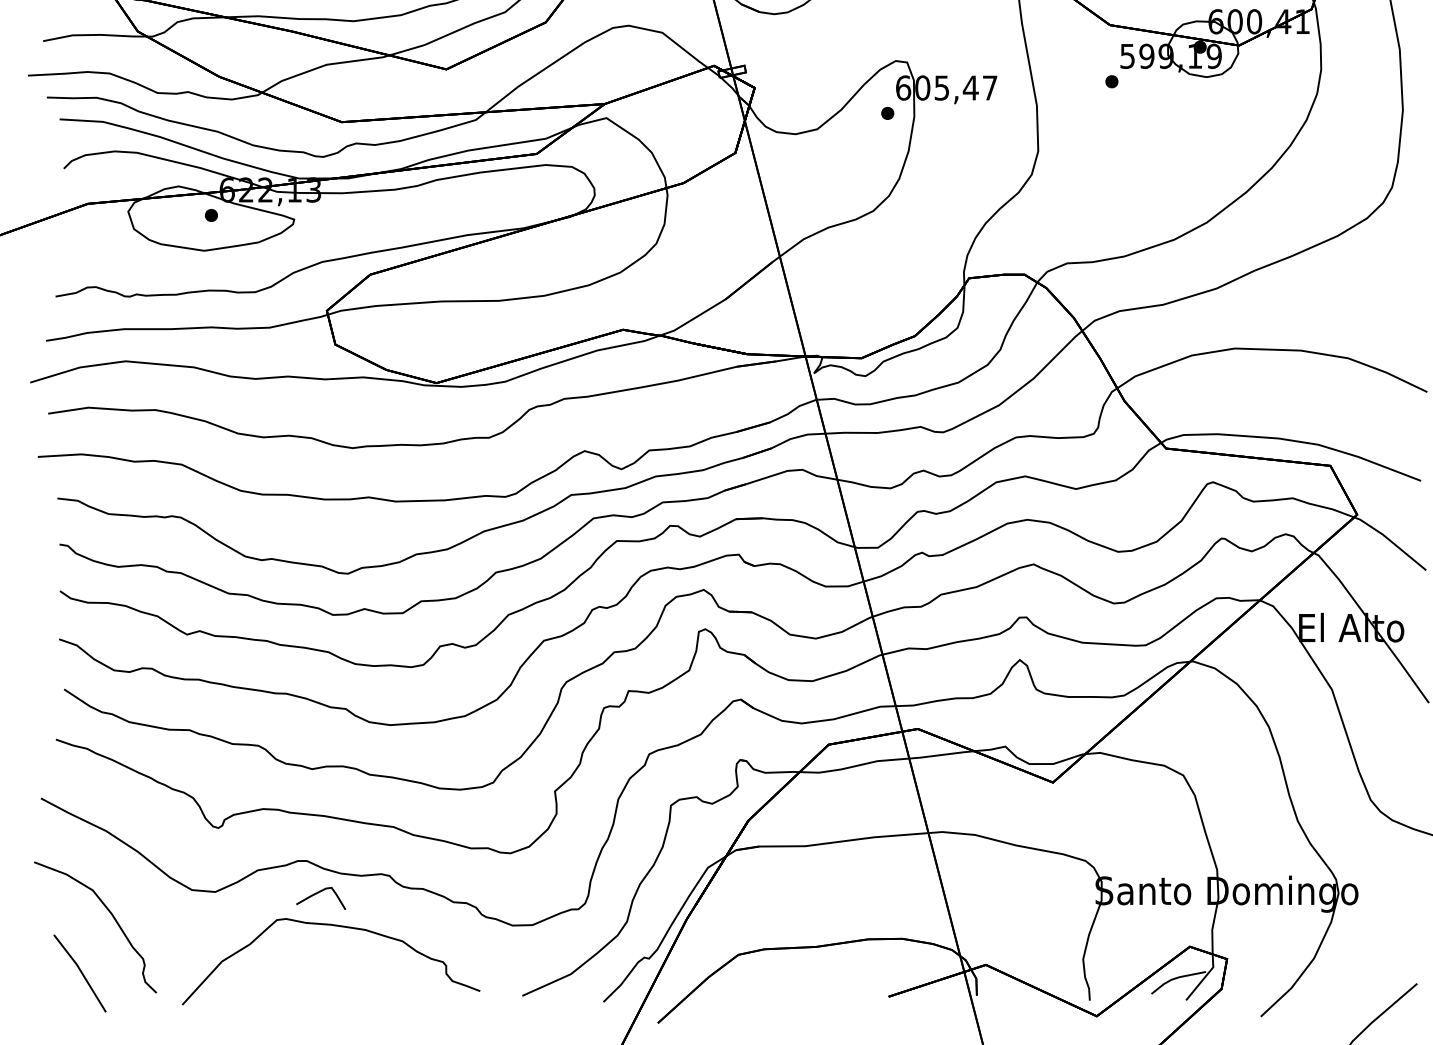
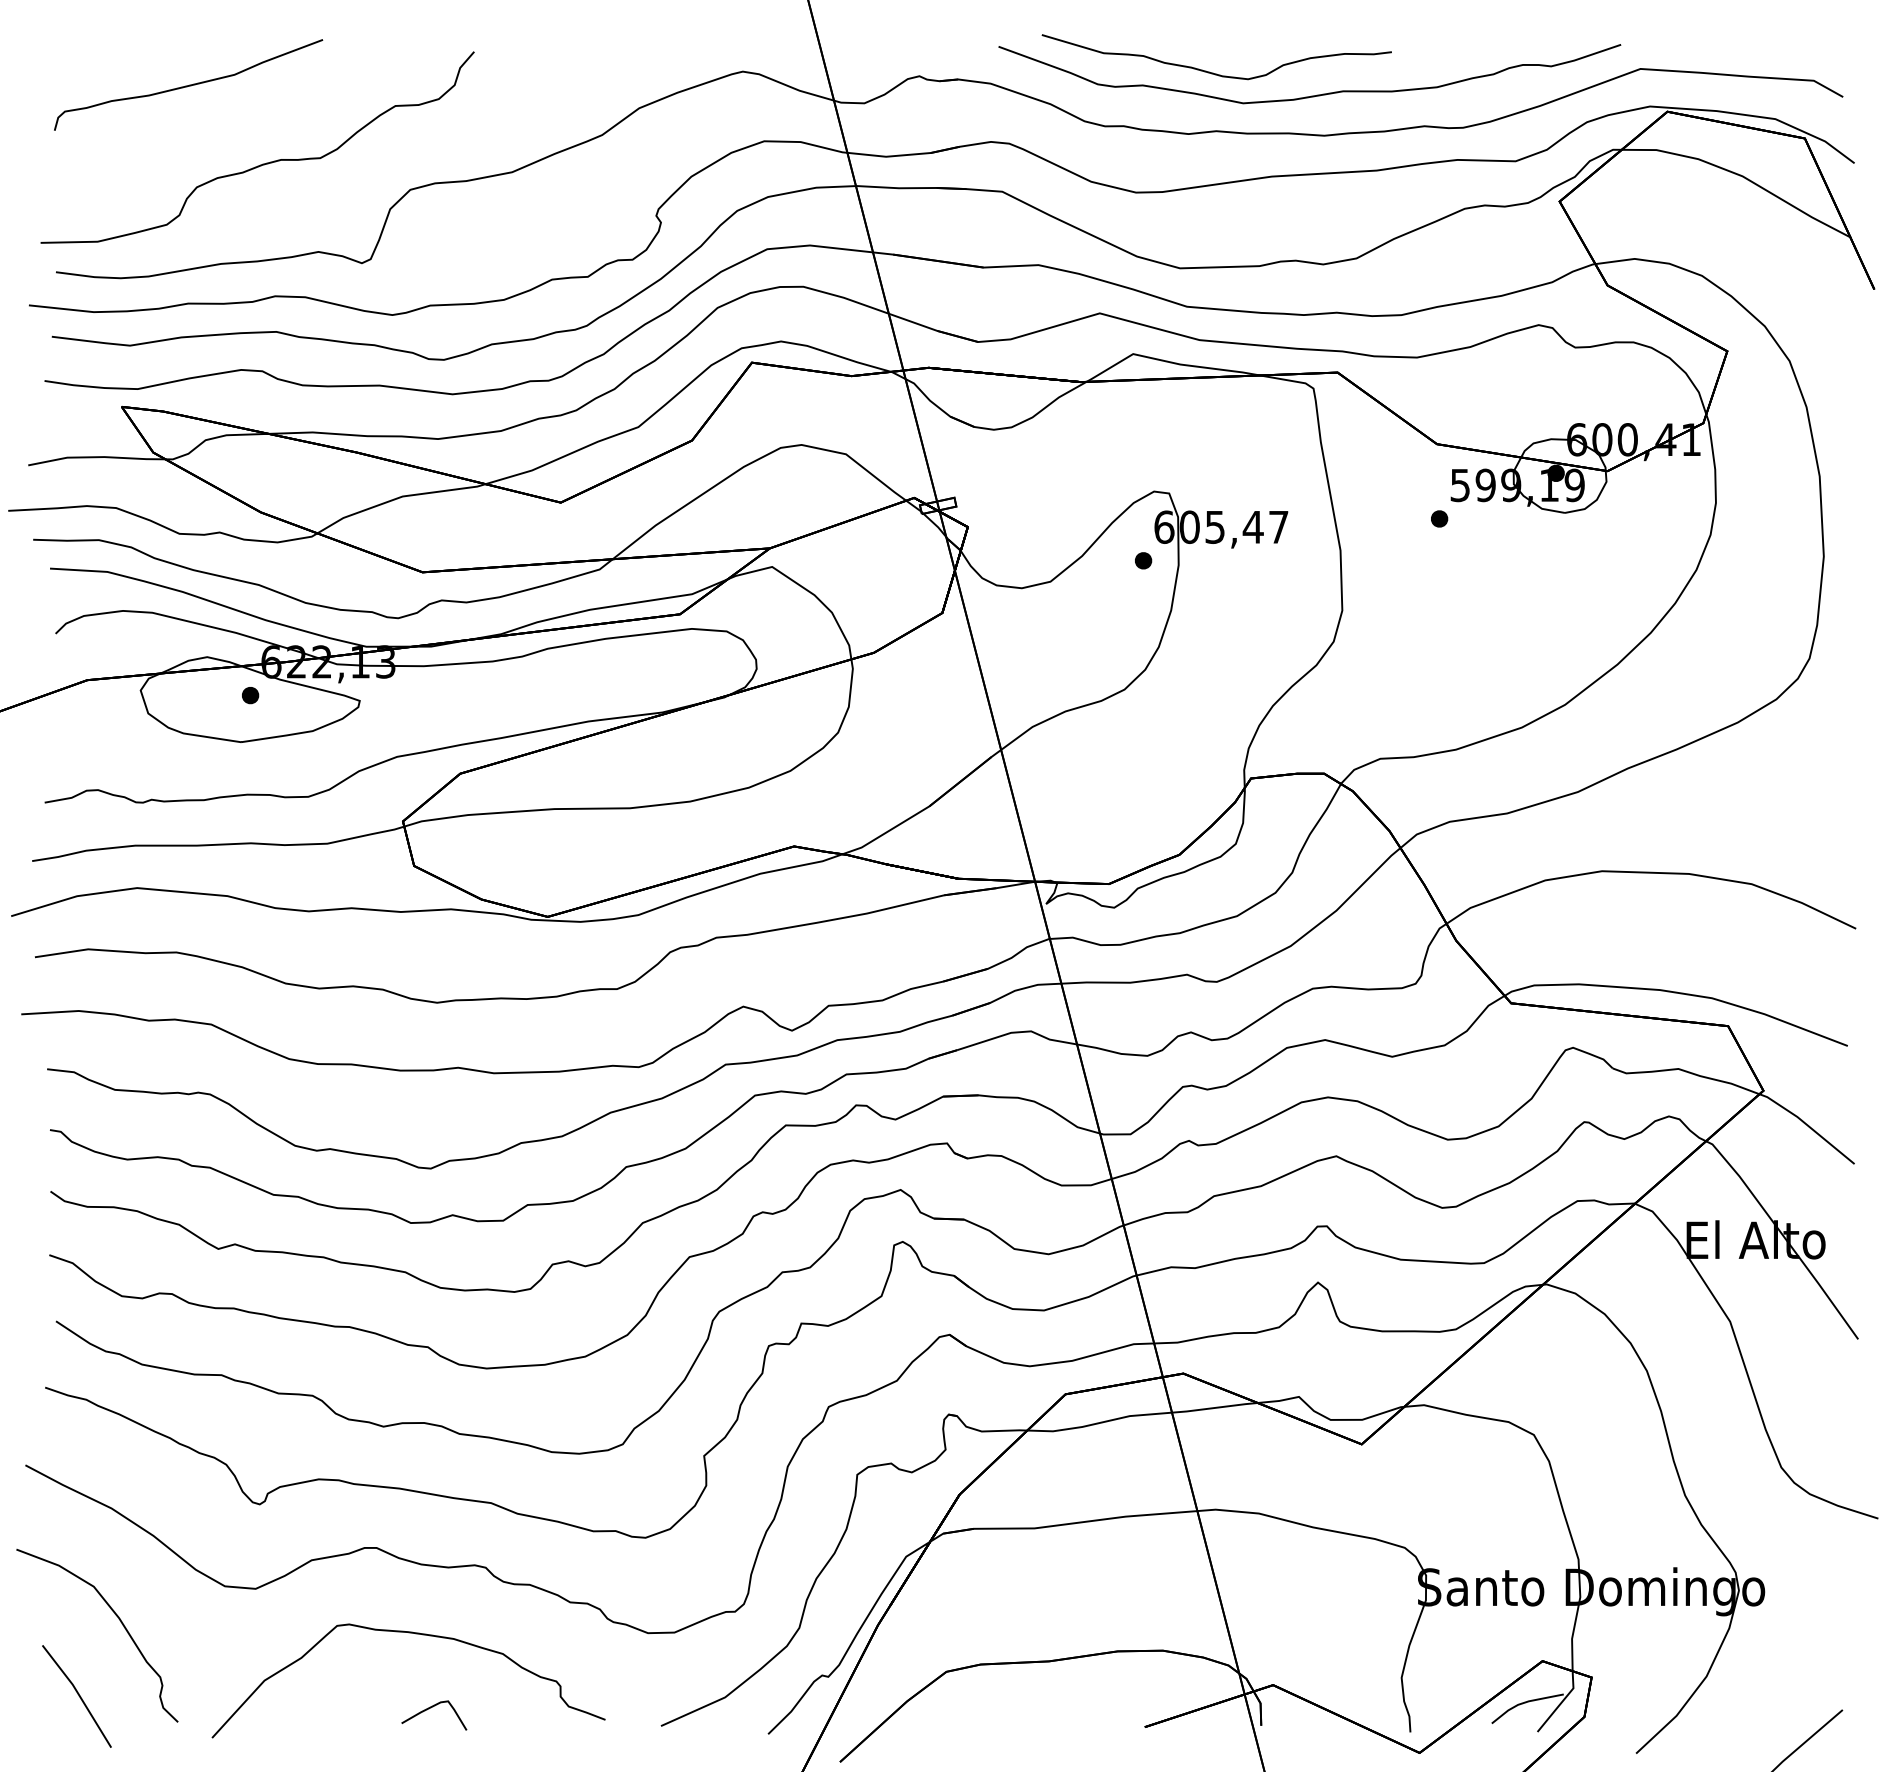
curve: (318, 893) -> (431, 1708), moved

